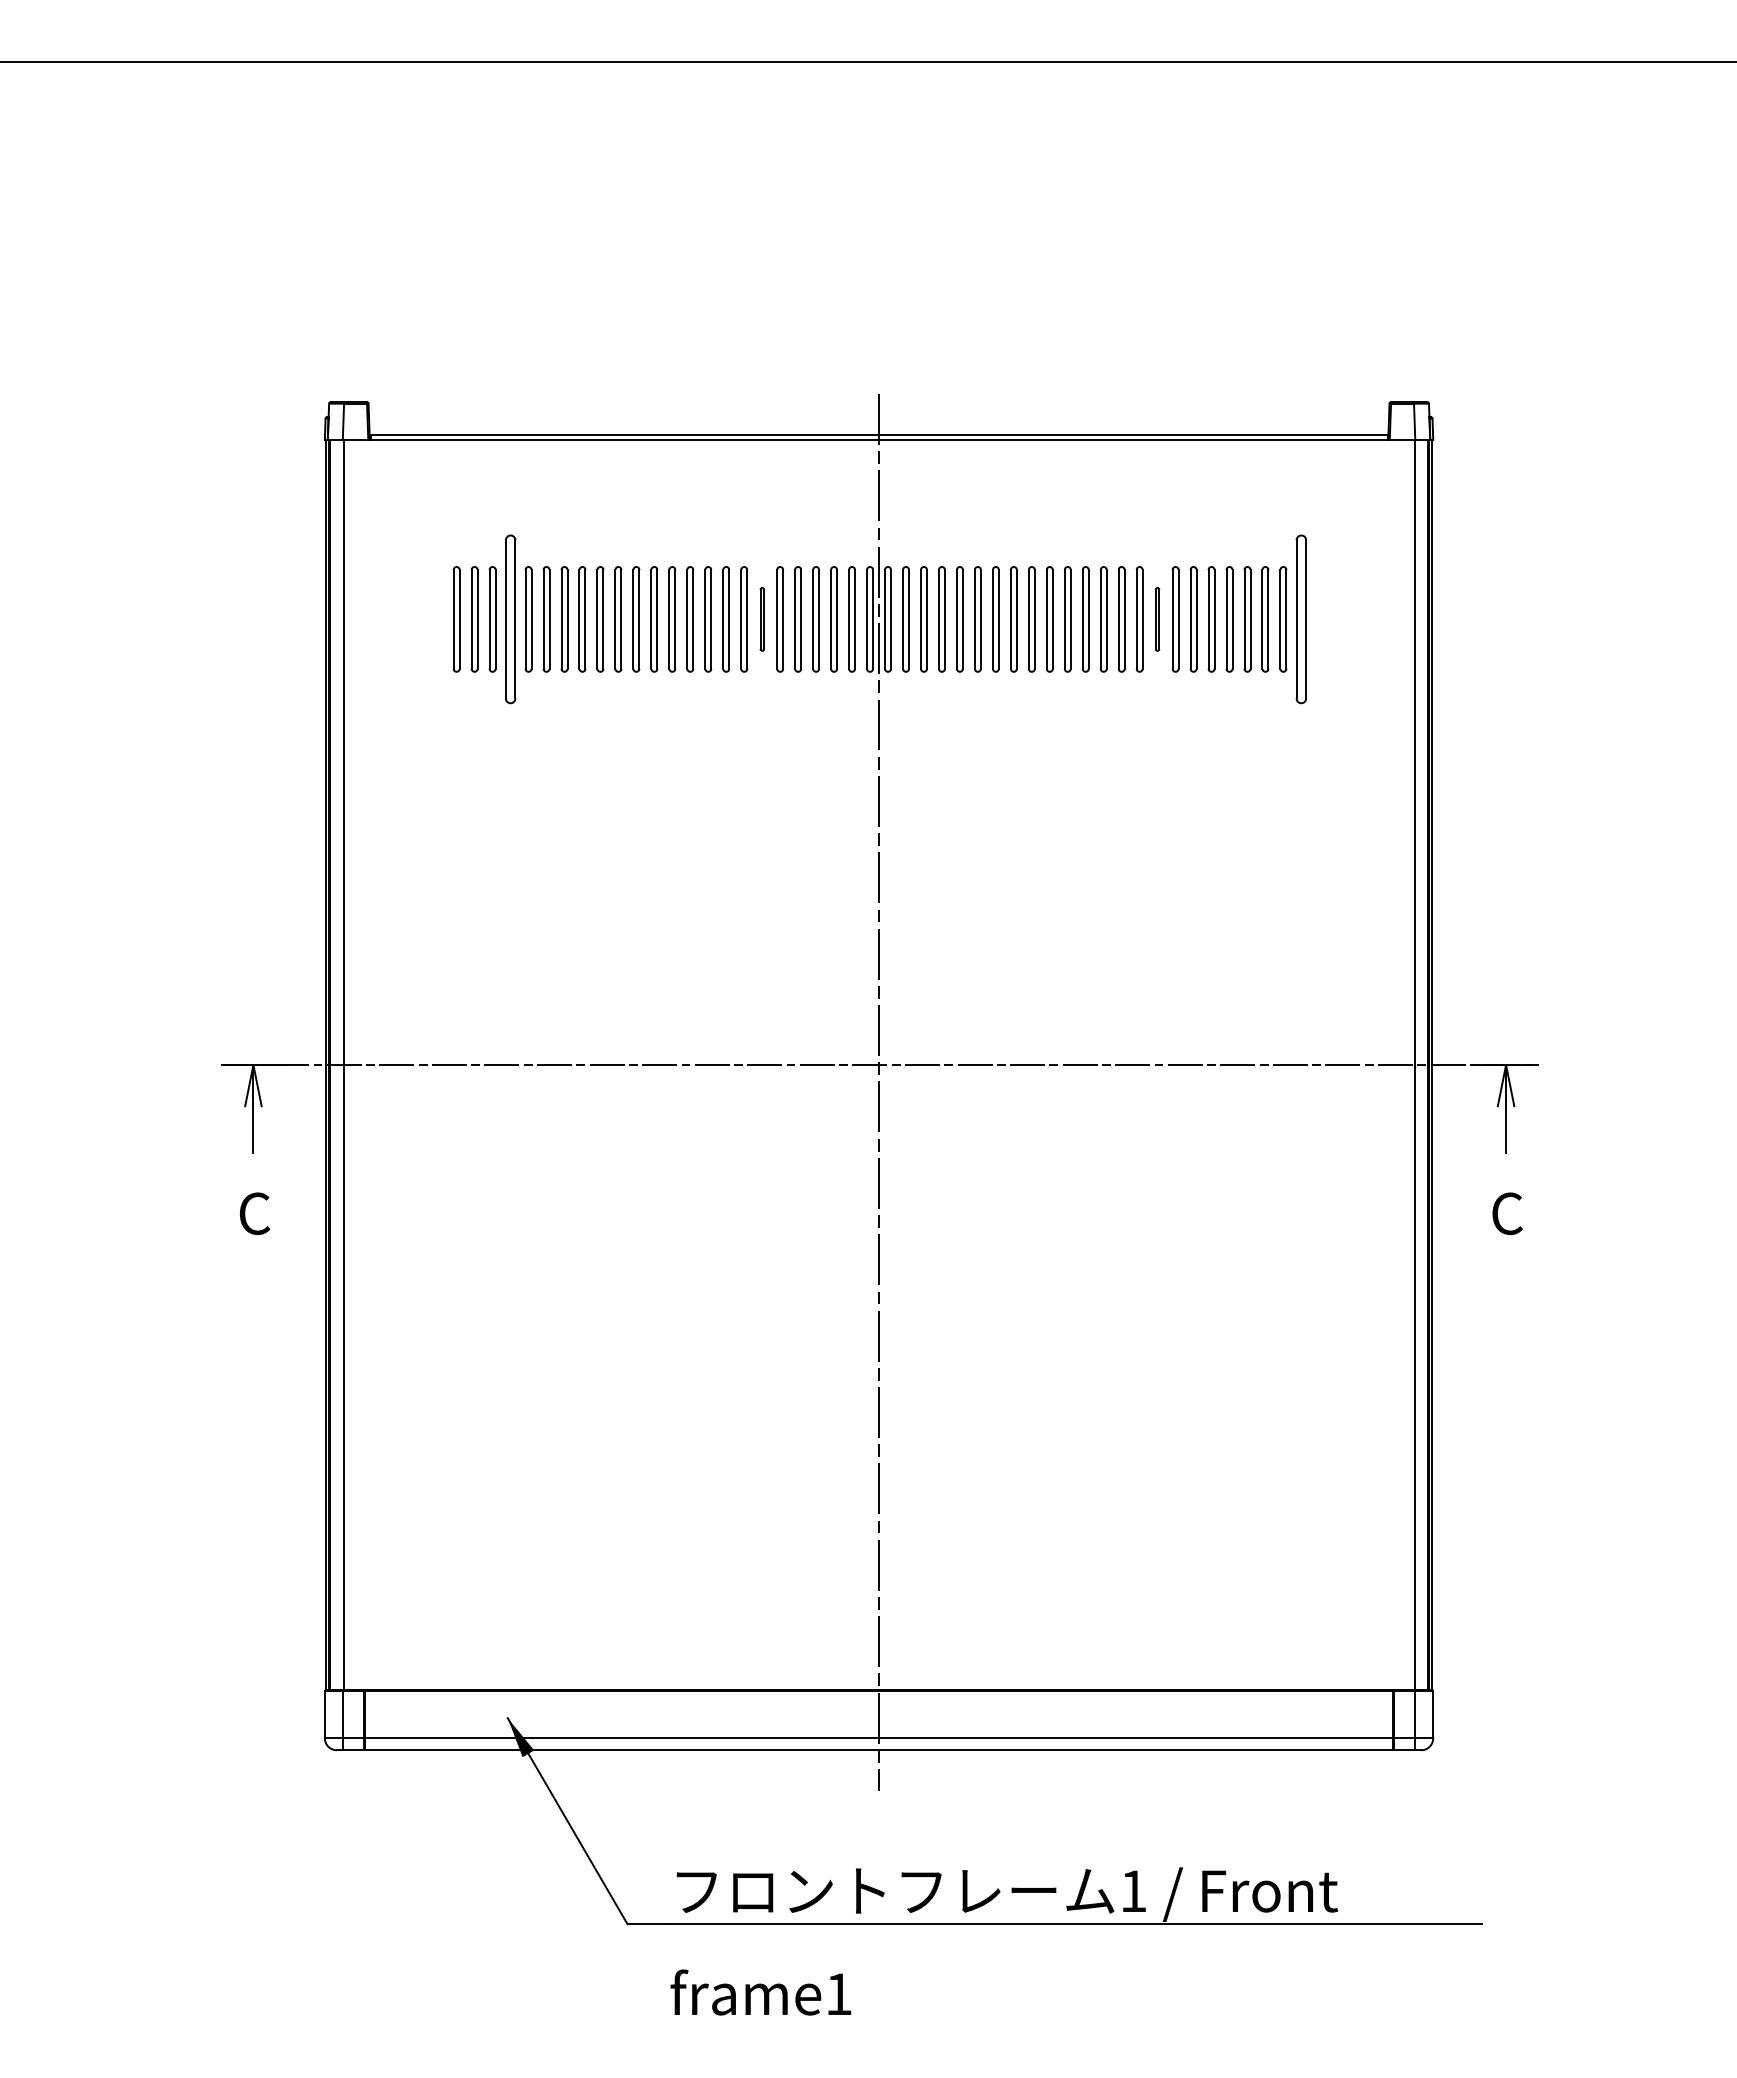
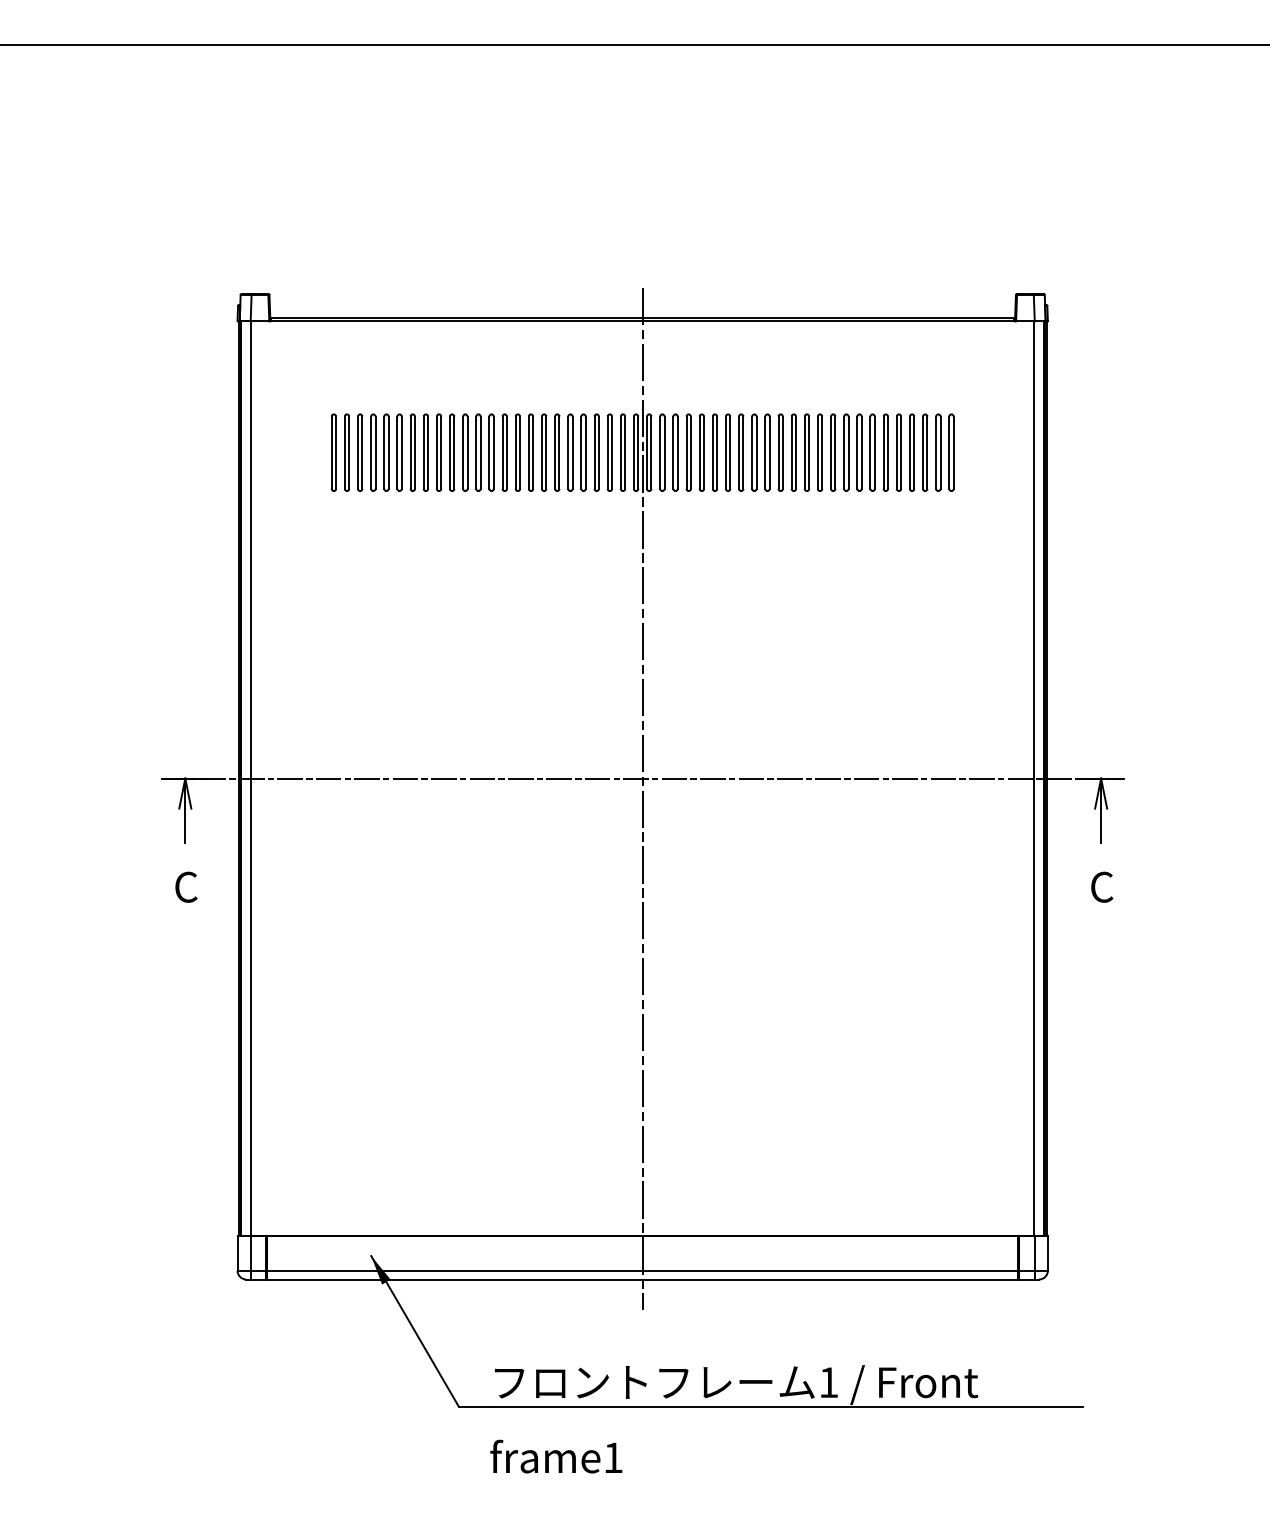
part: (510, 619) -> (373, 452), size x0.62
part: (762, 619) -> (557, 452), size x1.67
part: (1157, 619) -> (846, 452), size x1.67
part: (1301, 619) -> (951, 452), size x0.62

